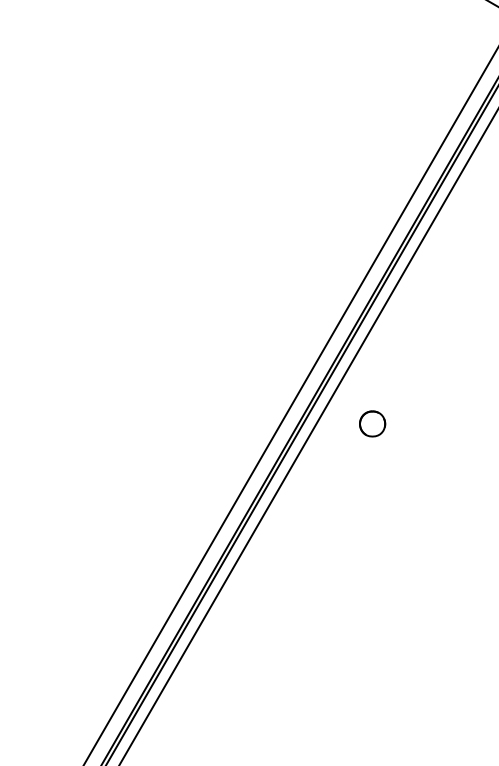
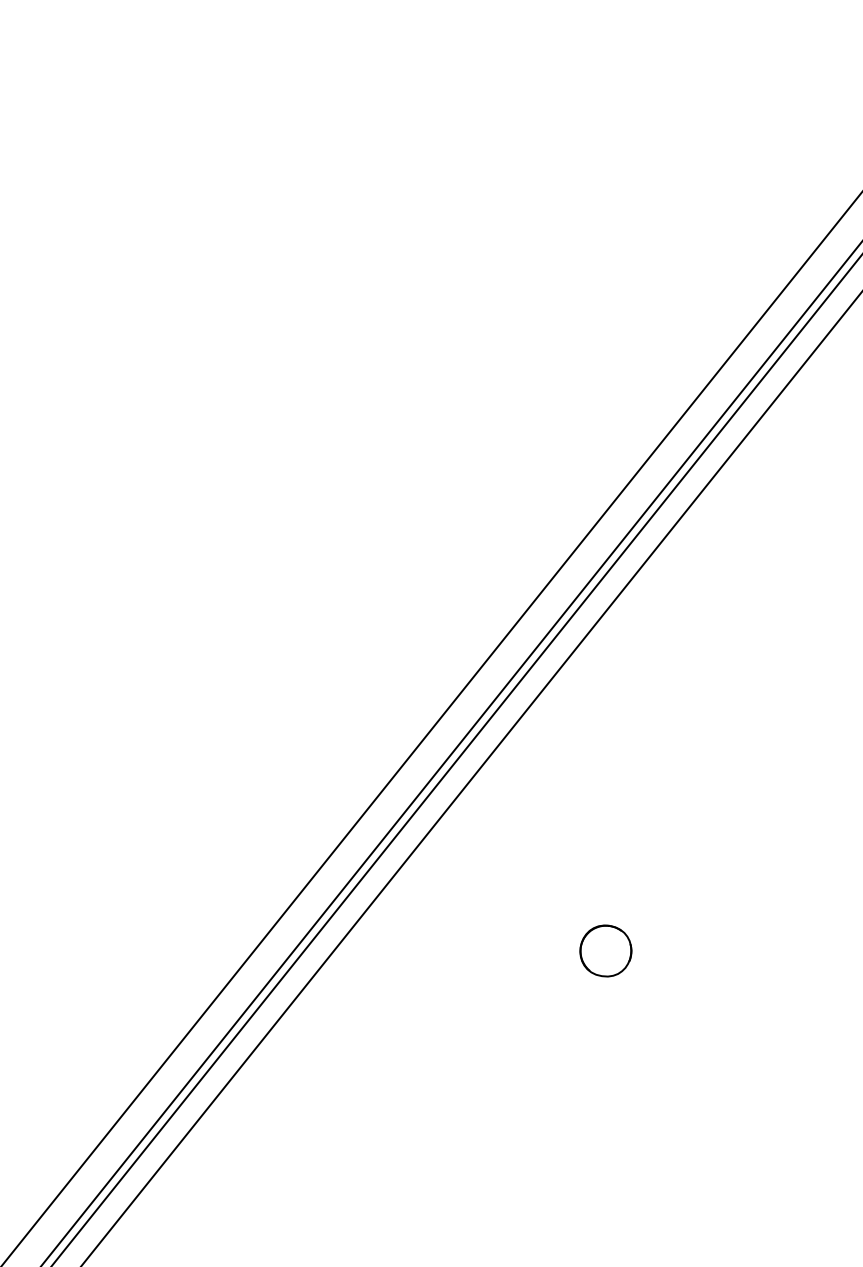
part: (372, 423) -> (605, 950), moved

